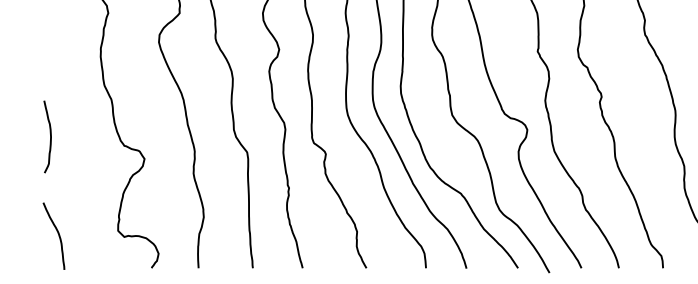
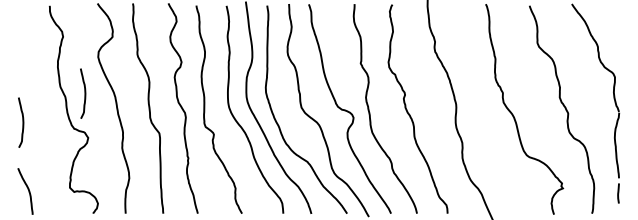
curve: (139, 94) -> (84, 93), added

